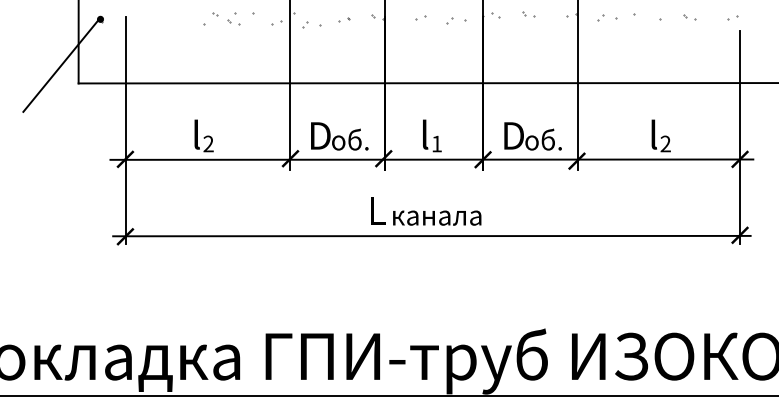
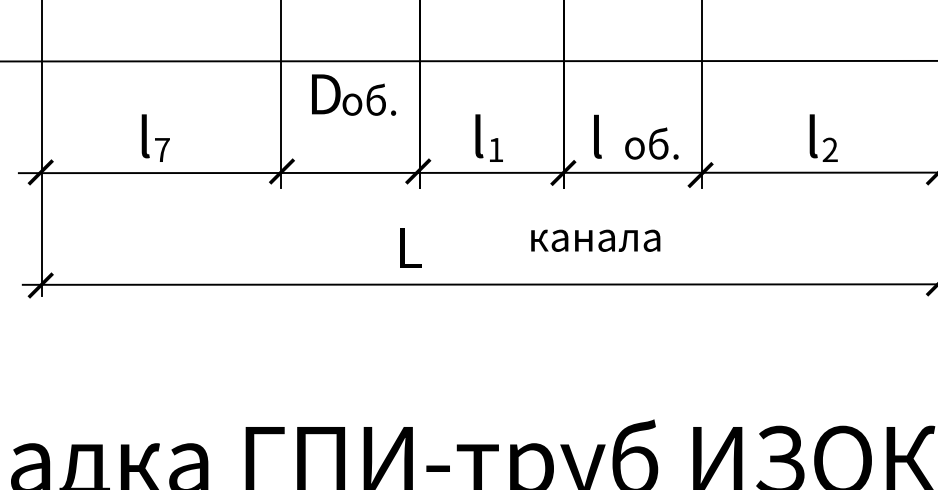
text: (513, 134) -> (607, 136), D -> l
text: (339, 136) -> (353, 95), moved
text: (208, 143) -> (162, 149), 2 -> 7
text: (437, 217) -> (596, 239), moved

